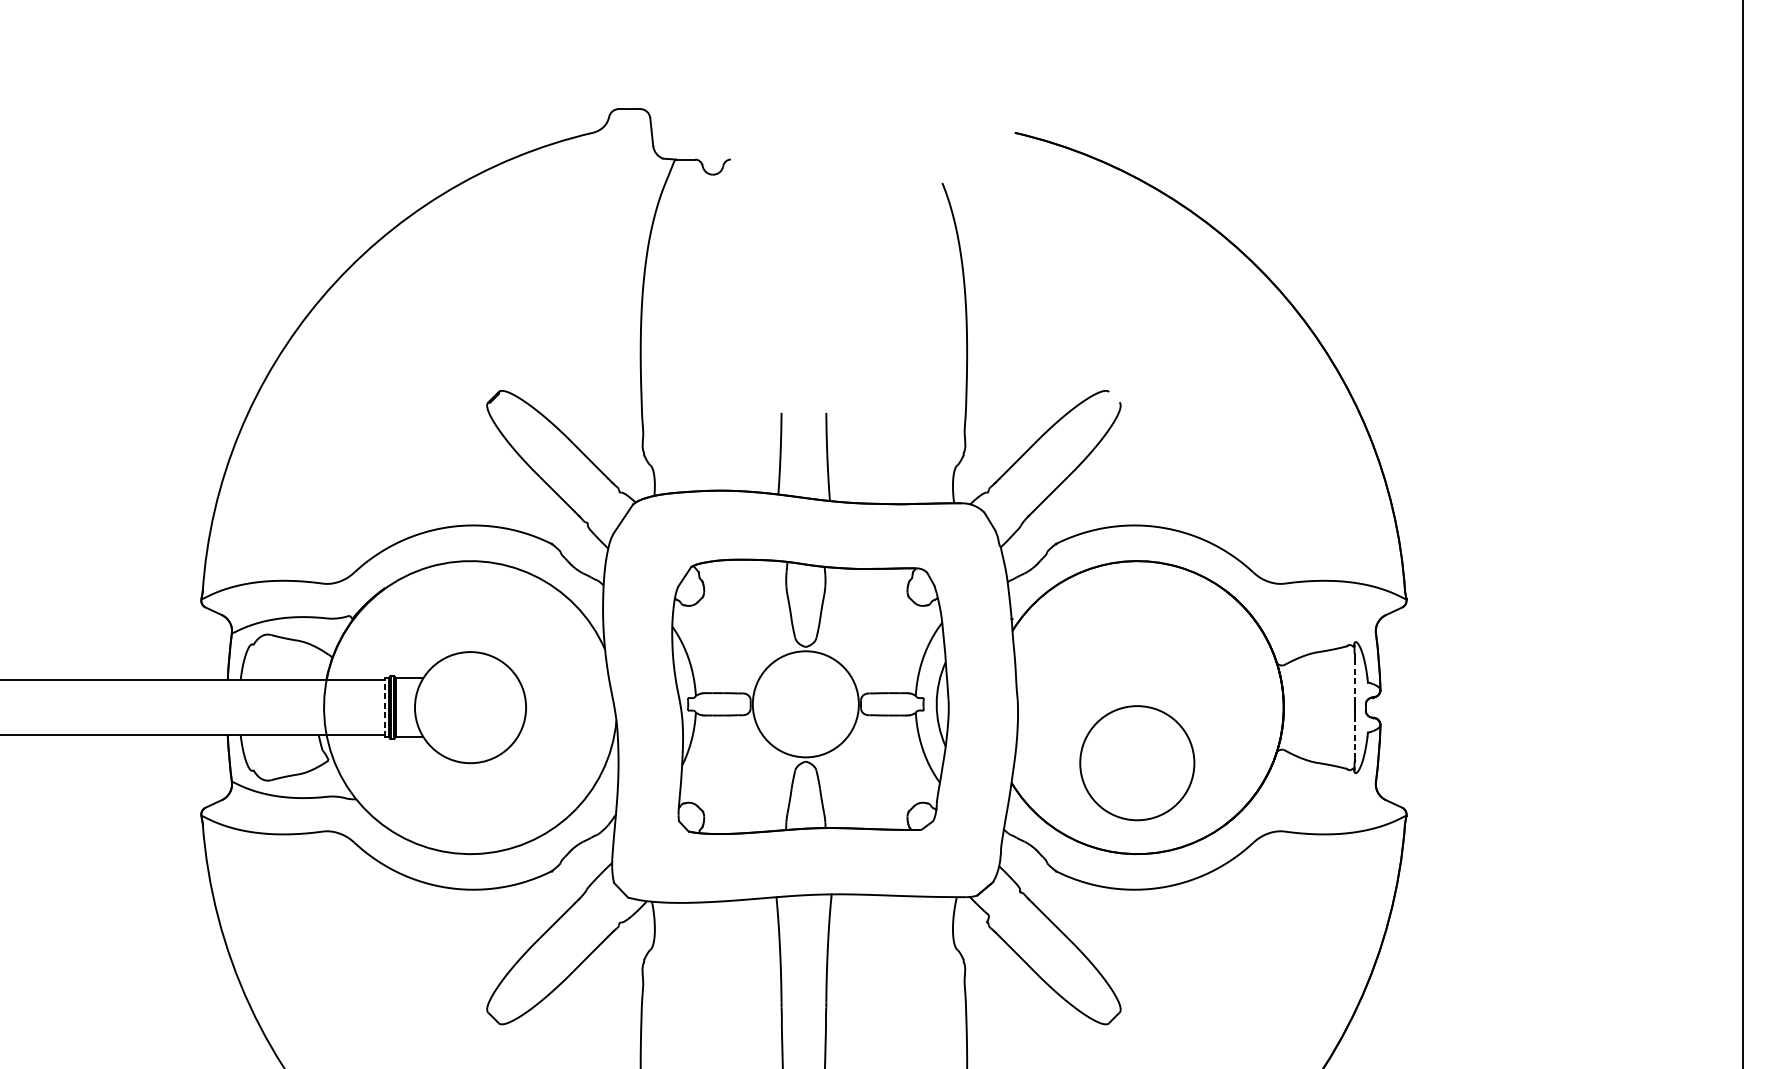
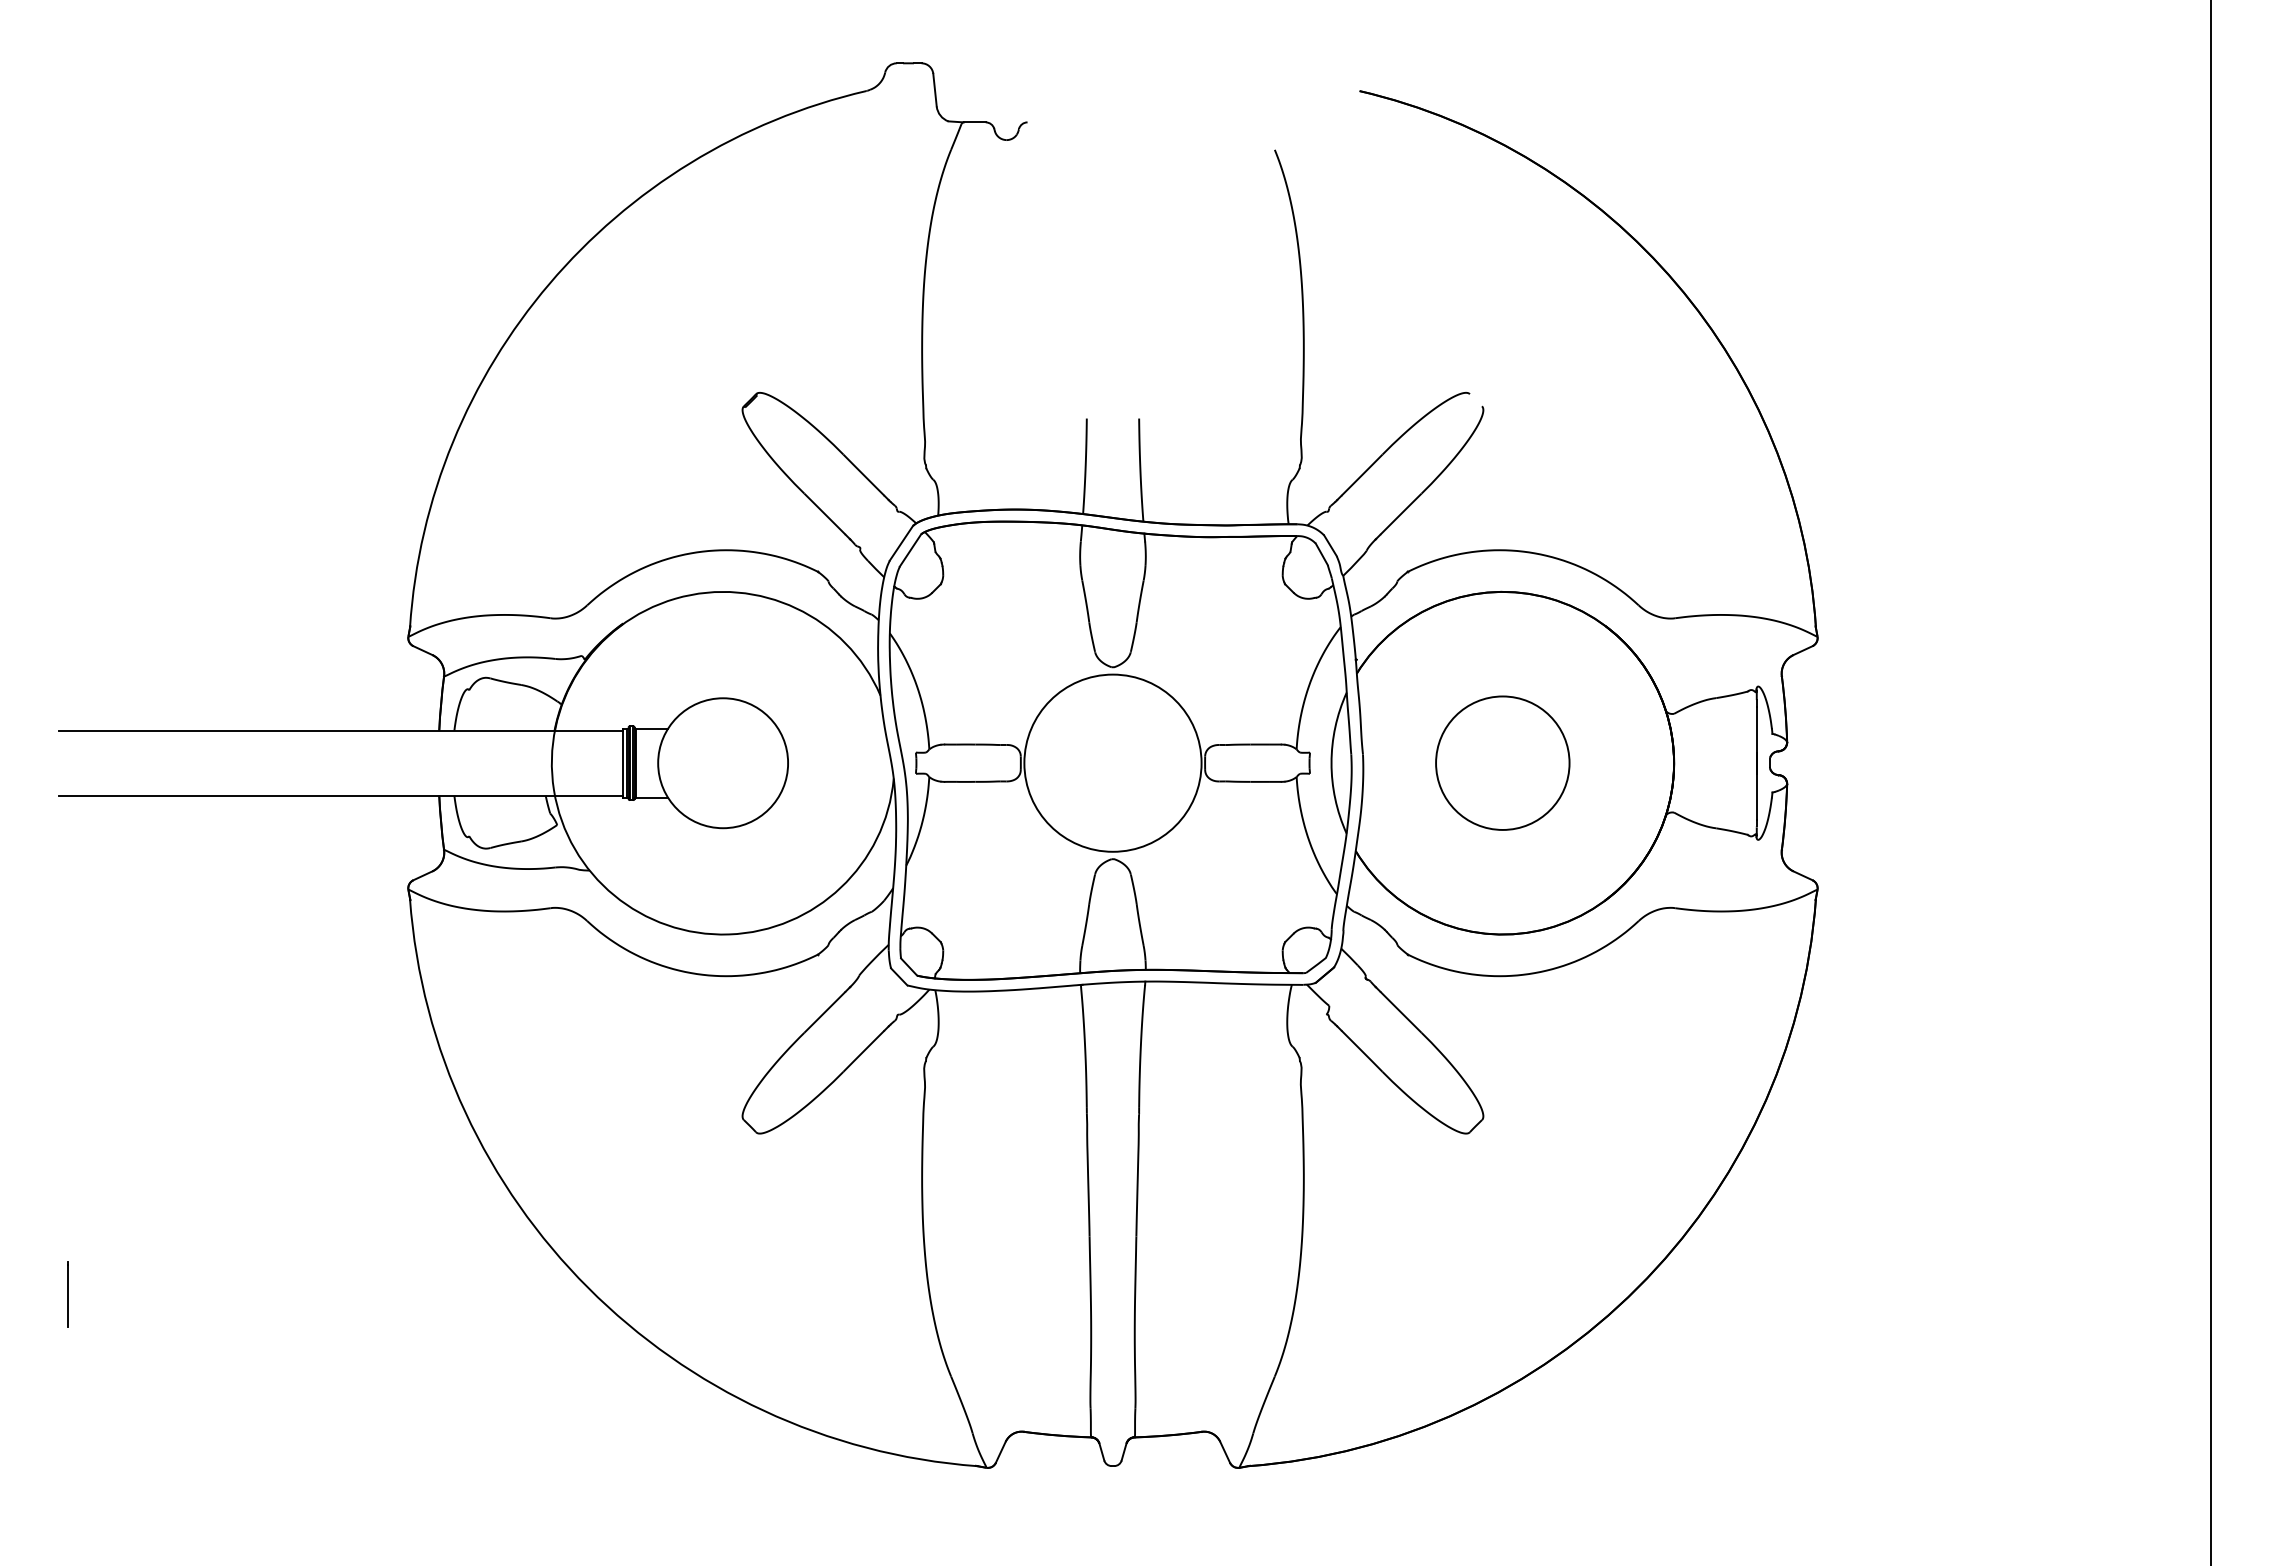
part: (810, 696) -> (1120, 750), size x1.43
line: (384, 706) -> (622, 762), dashed -> solid
line: (1354, 707) -> (1756, 763), dashed -> solid
circle: (1137, 762) -> (1502, 762), moved

